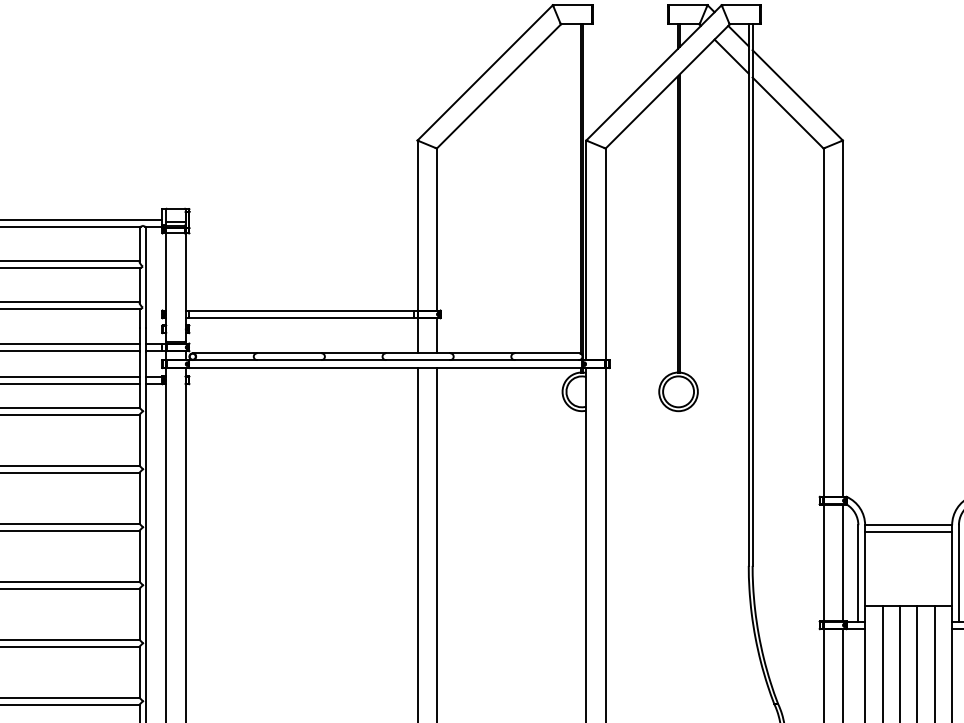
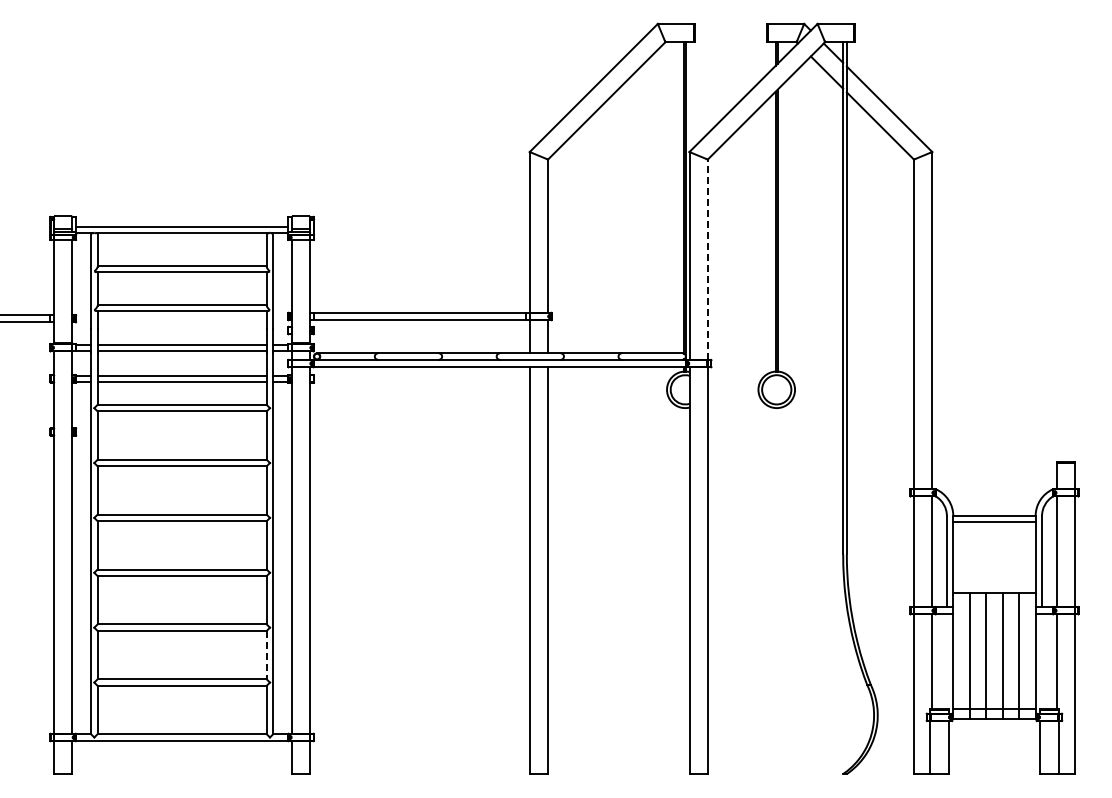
line: (605, 254) -> (707, 259), solid -> dashed
line: (139, 672) -> (266, 655), solid -> dashed

